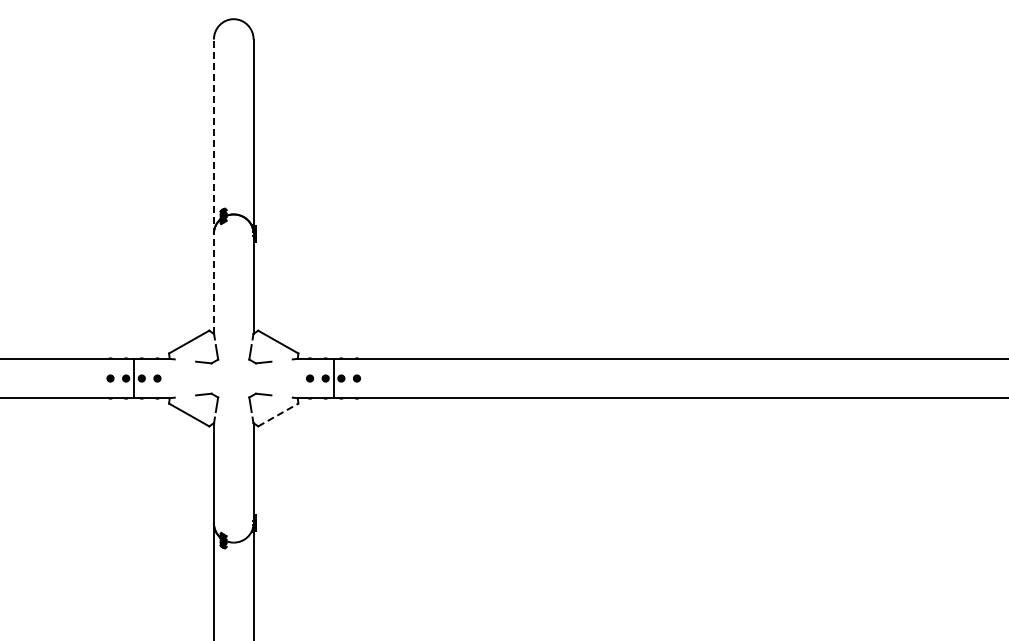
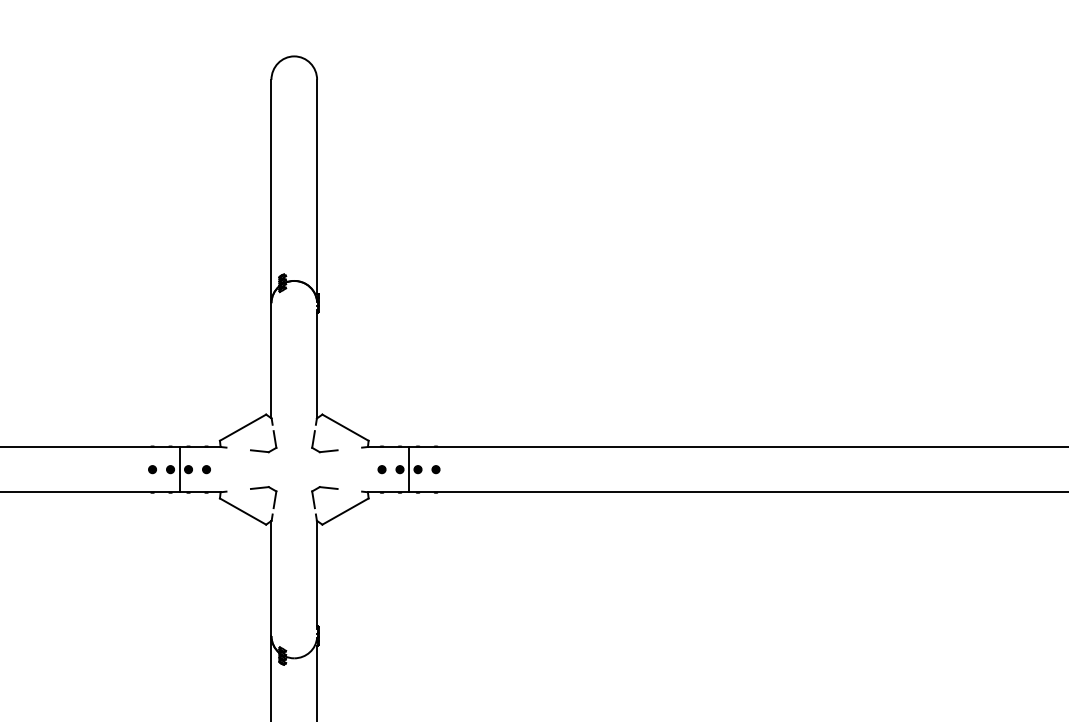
line: (213, 186) -> (271, 248), dashed -> solid
line: (278, 414) -> (345, 510), dashed -> solid

